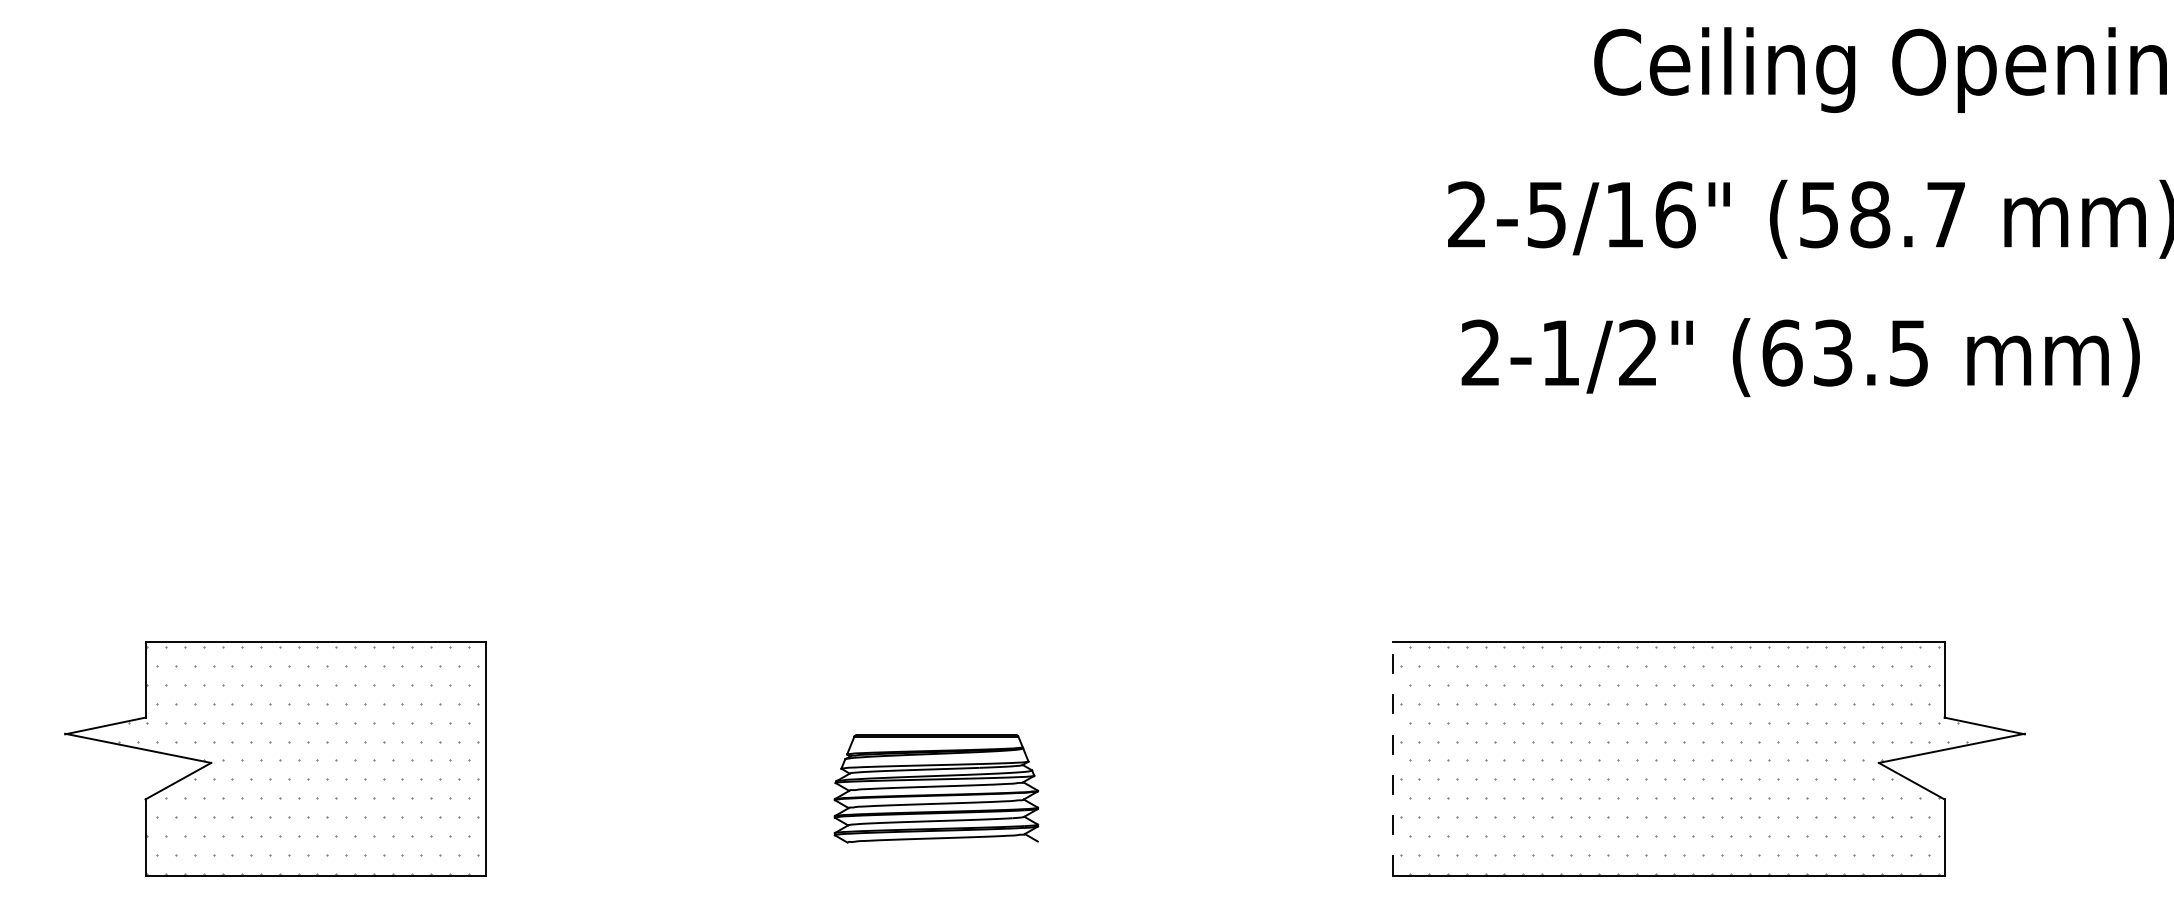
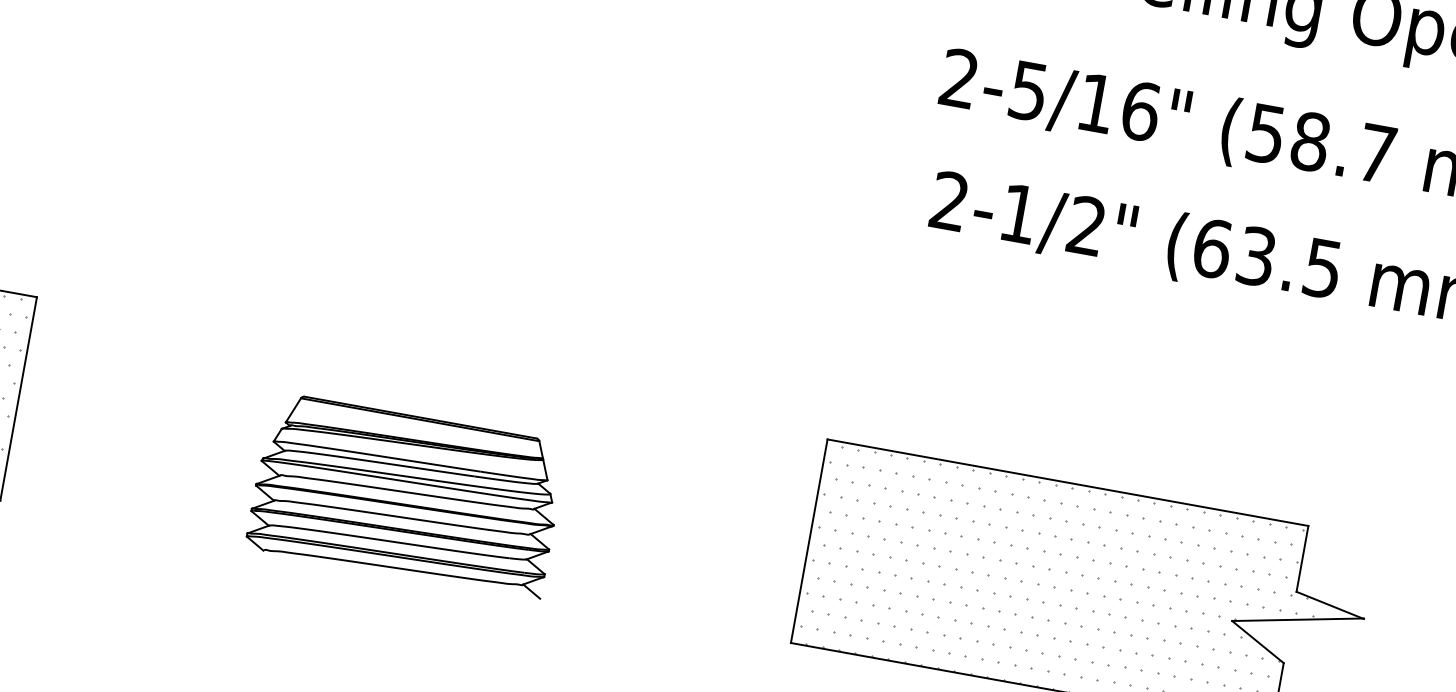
line: (1392, 758) -> (808, 540), dashed -> solid
part: (936, 788) -> (406, 495), size x1.67

